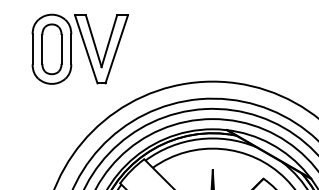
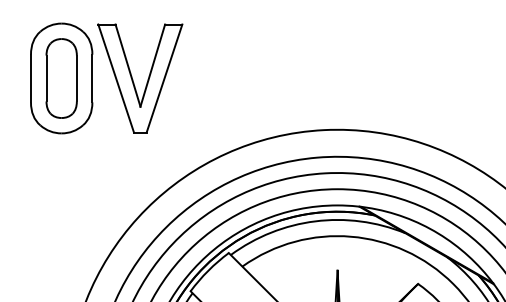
part: (79, 48) -> (105, 77), moved

